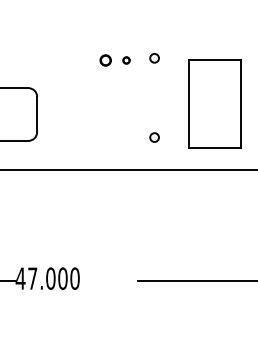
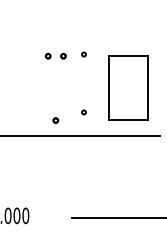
circle: (154, 57) -> (83, 54), size x0.62
part: (105, 60) -> (48, 56), size x0.62
circle: (154, 136) -> (83, 111), size x0.62
part: (115, 148) -> (55, 120), added

